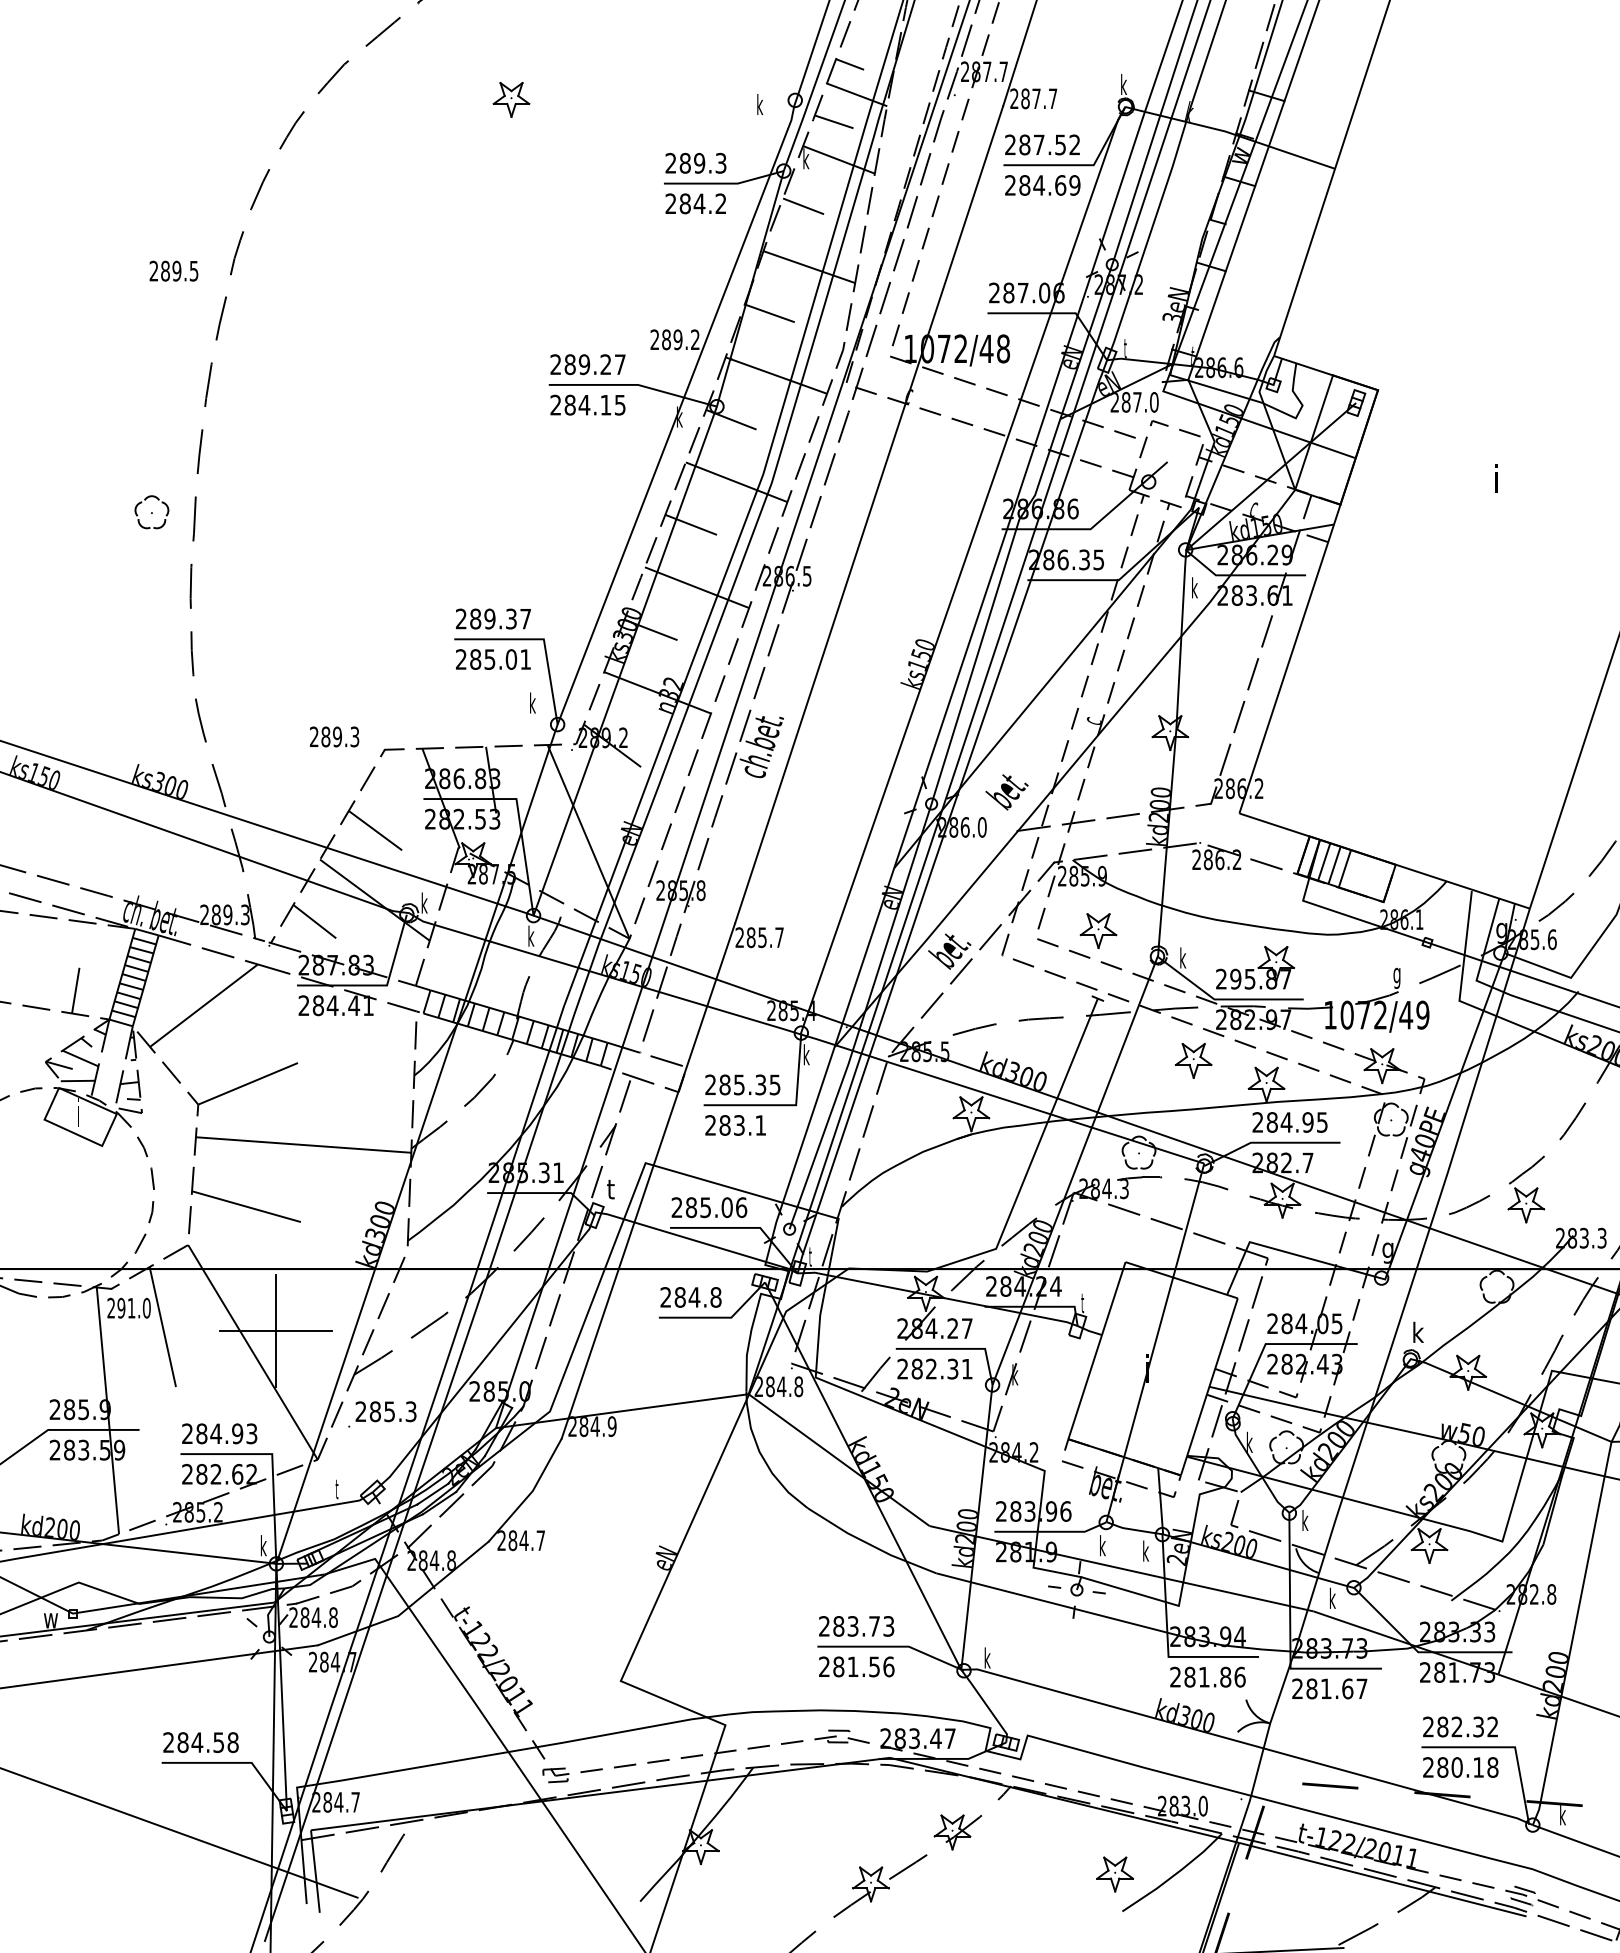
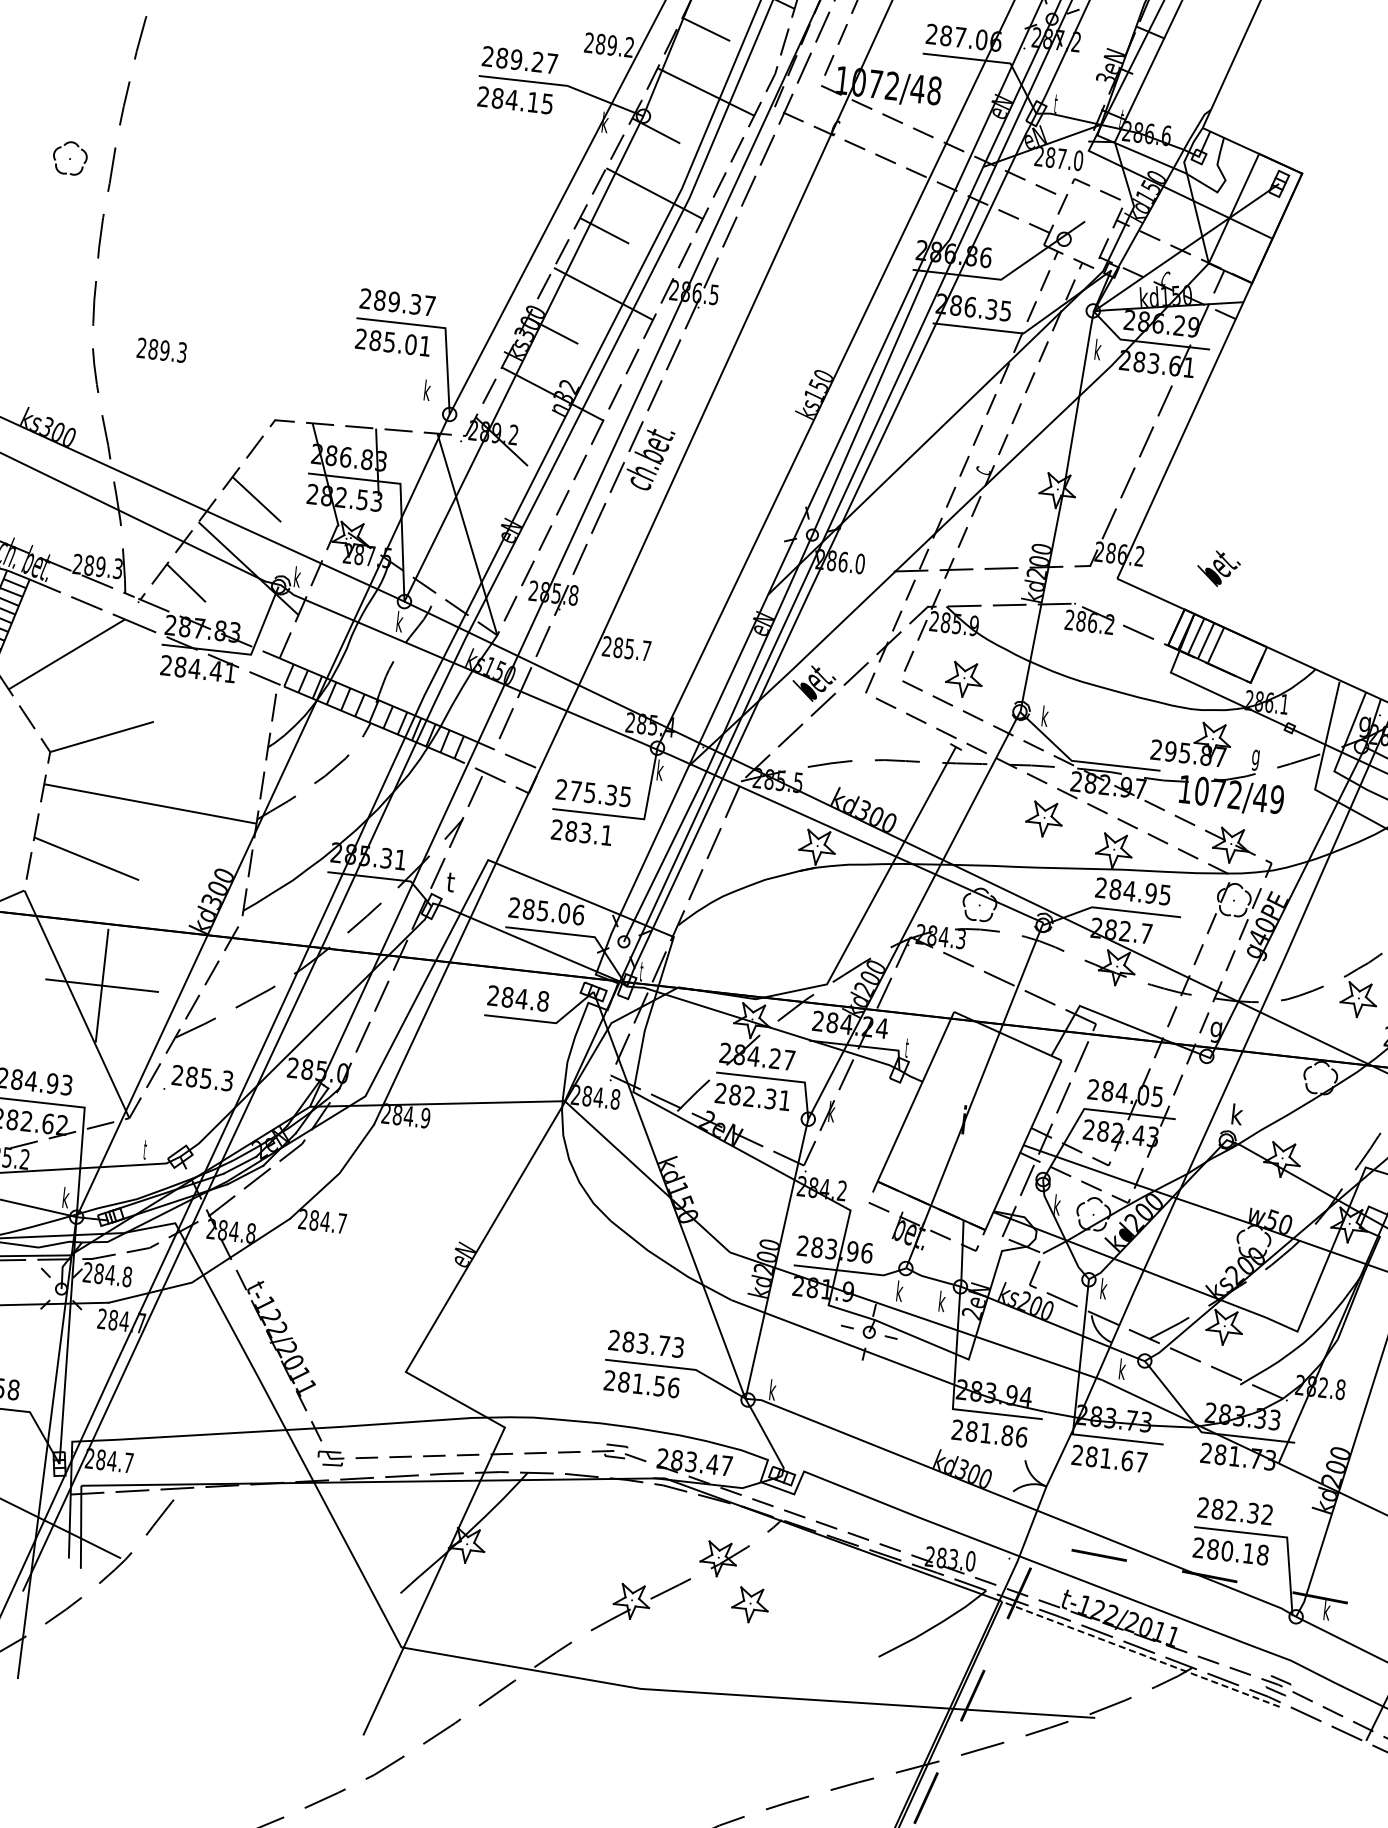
text: (334, 736) -> (161, 349), moved
text: (1006, 792) -> (1218, 568), moved
part: (1255, 967) -> (1191, 742), moved
text: (724, 1084) -> (575, 790), 285.35 -> 275.35
part: (1114, 1874) -> (749, 1605), moved
line: (1382, 1879) -> (1140, 1654), solid -> dashed

